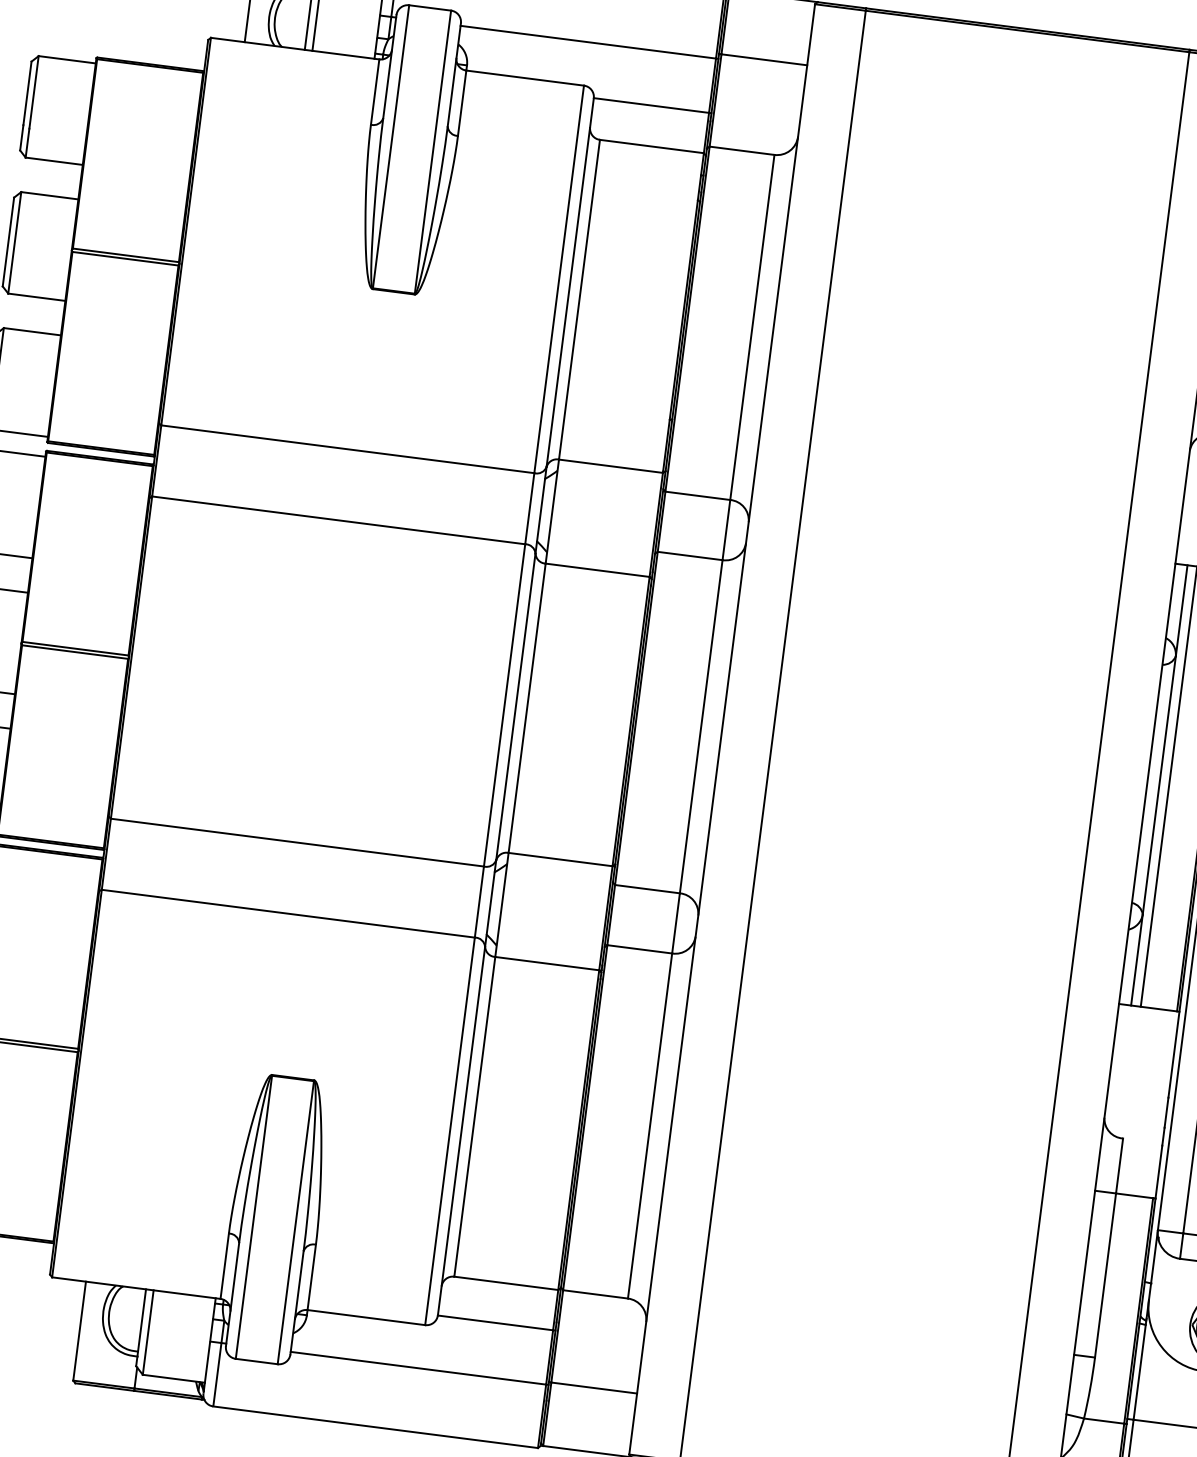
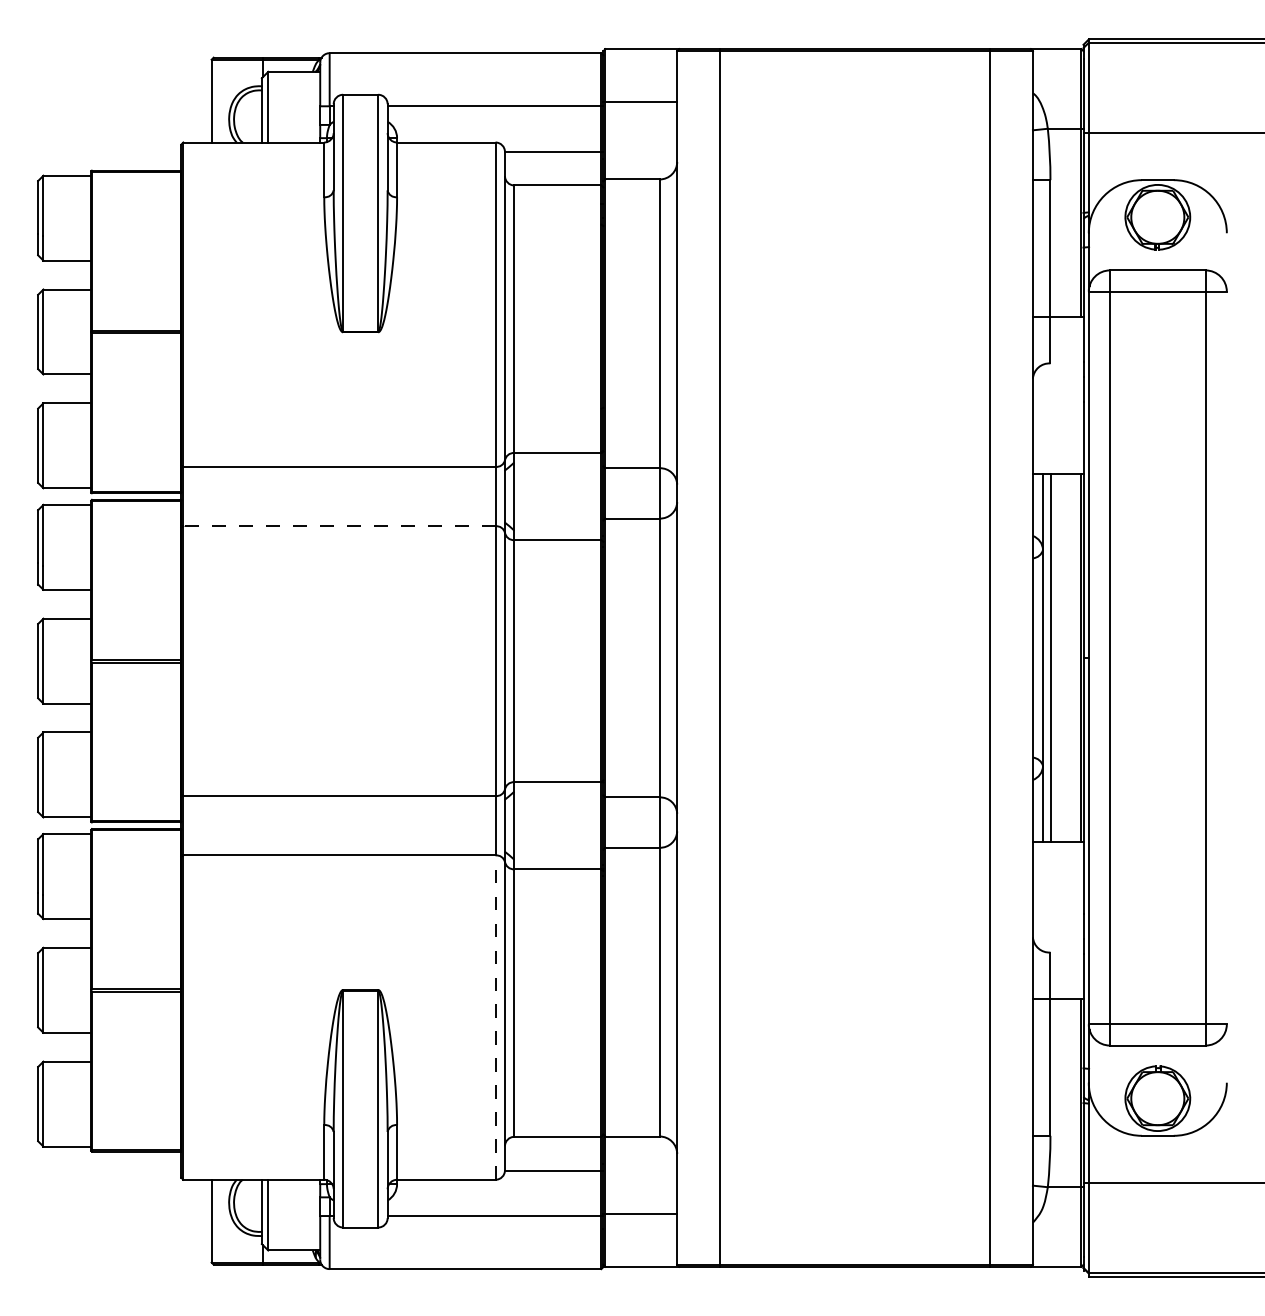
line: (337, 520) -> (338, 526), solid -> dashed
line: (450, 1131) -> (495, 1017), solid -> dashed

